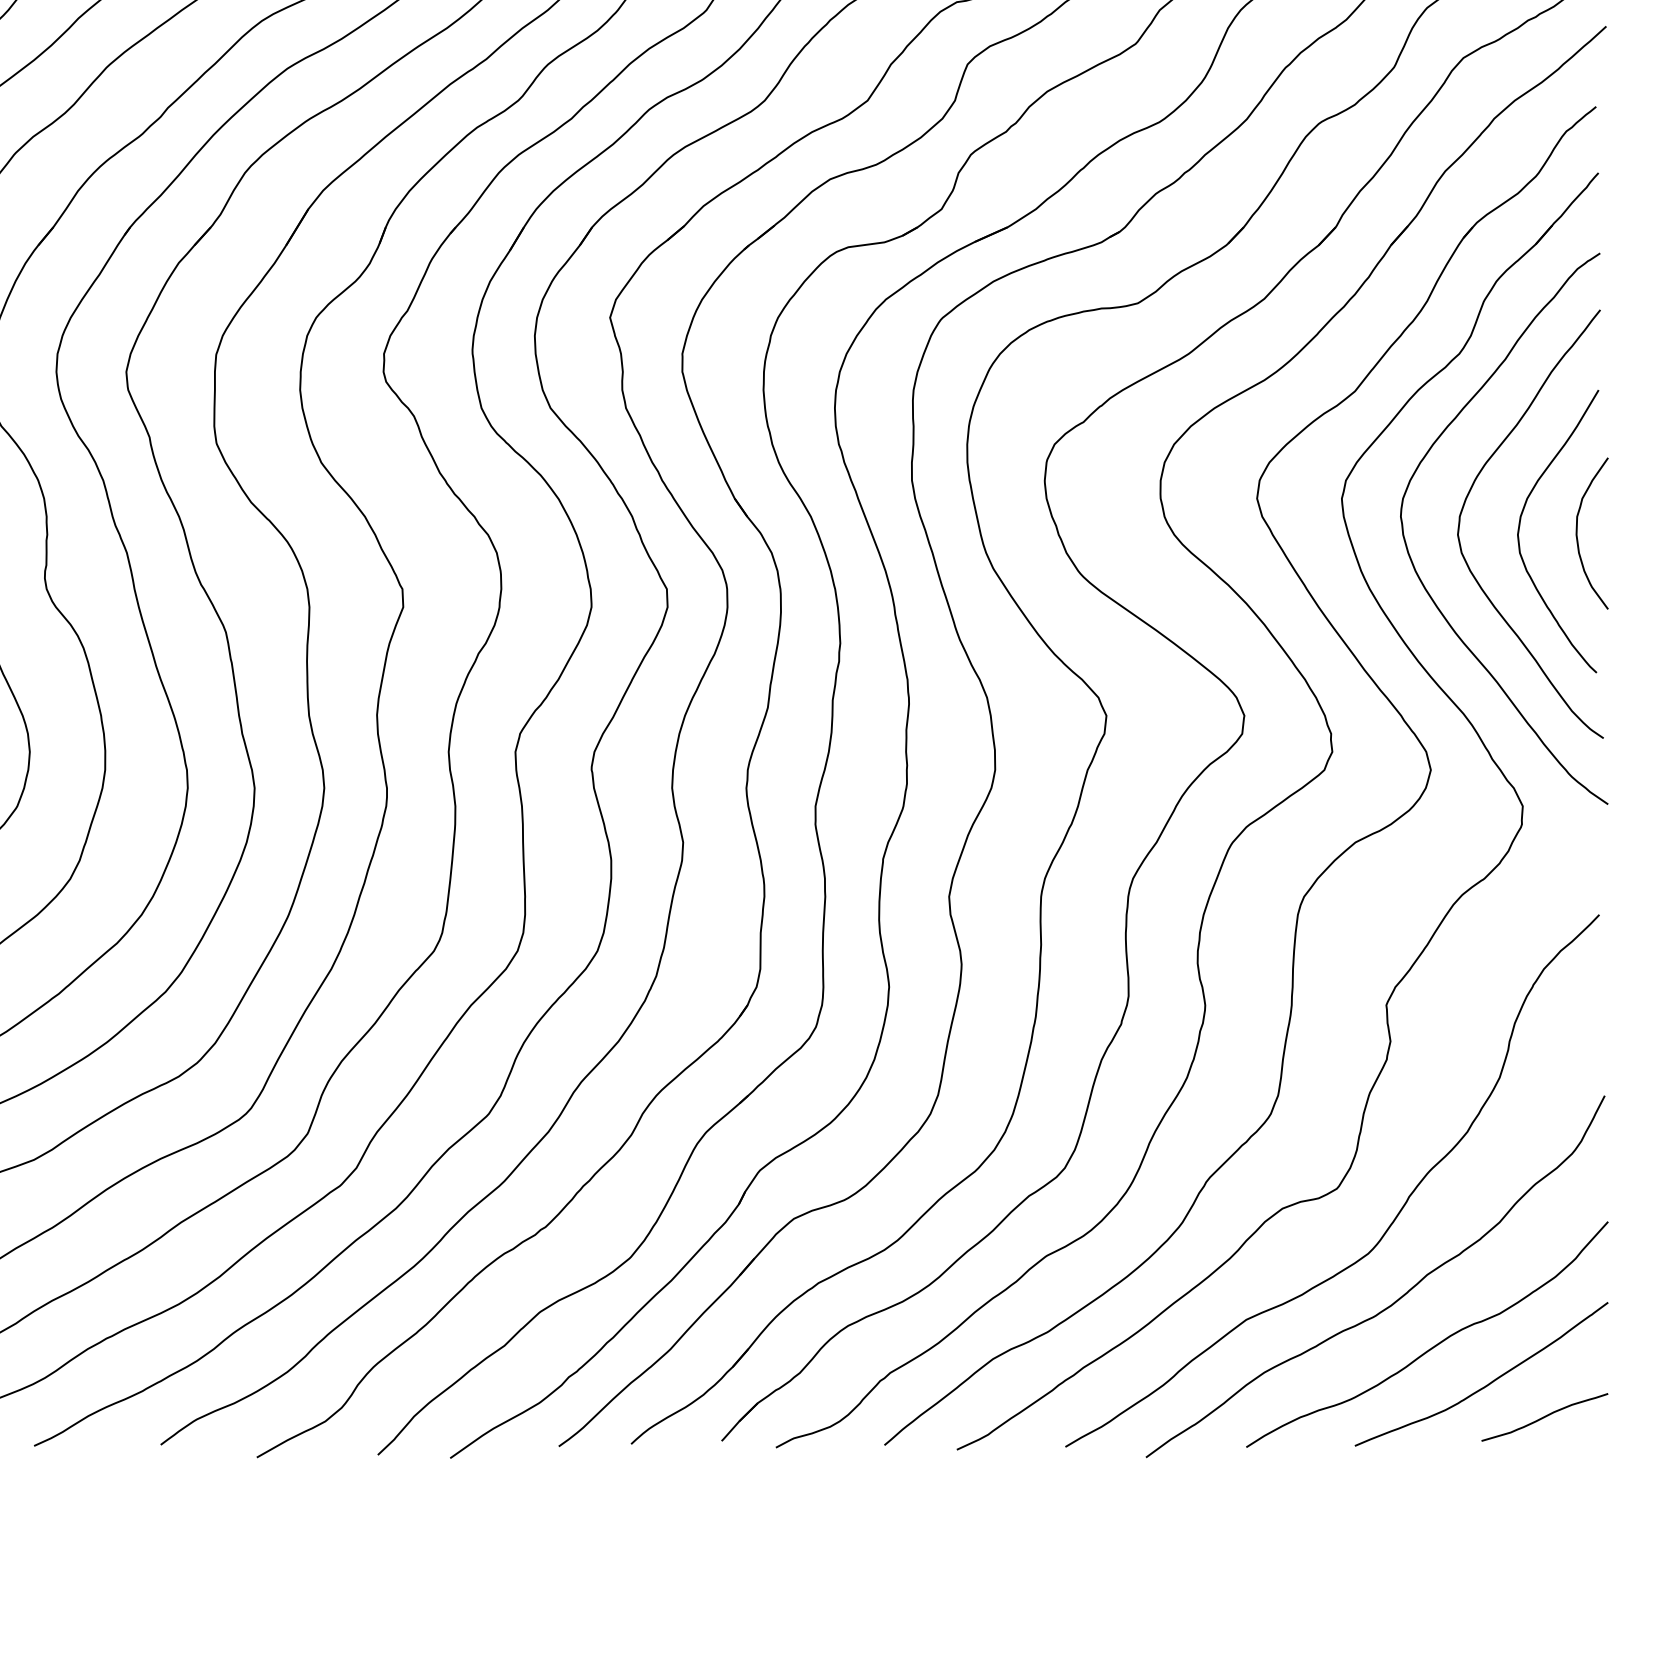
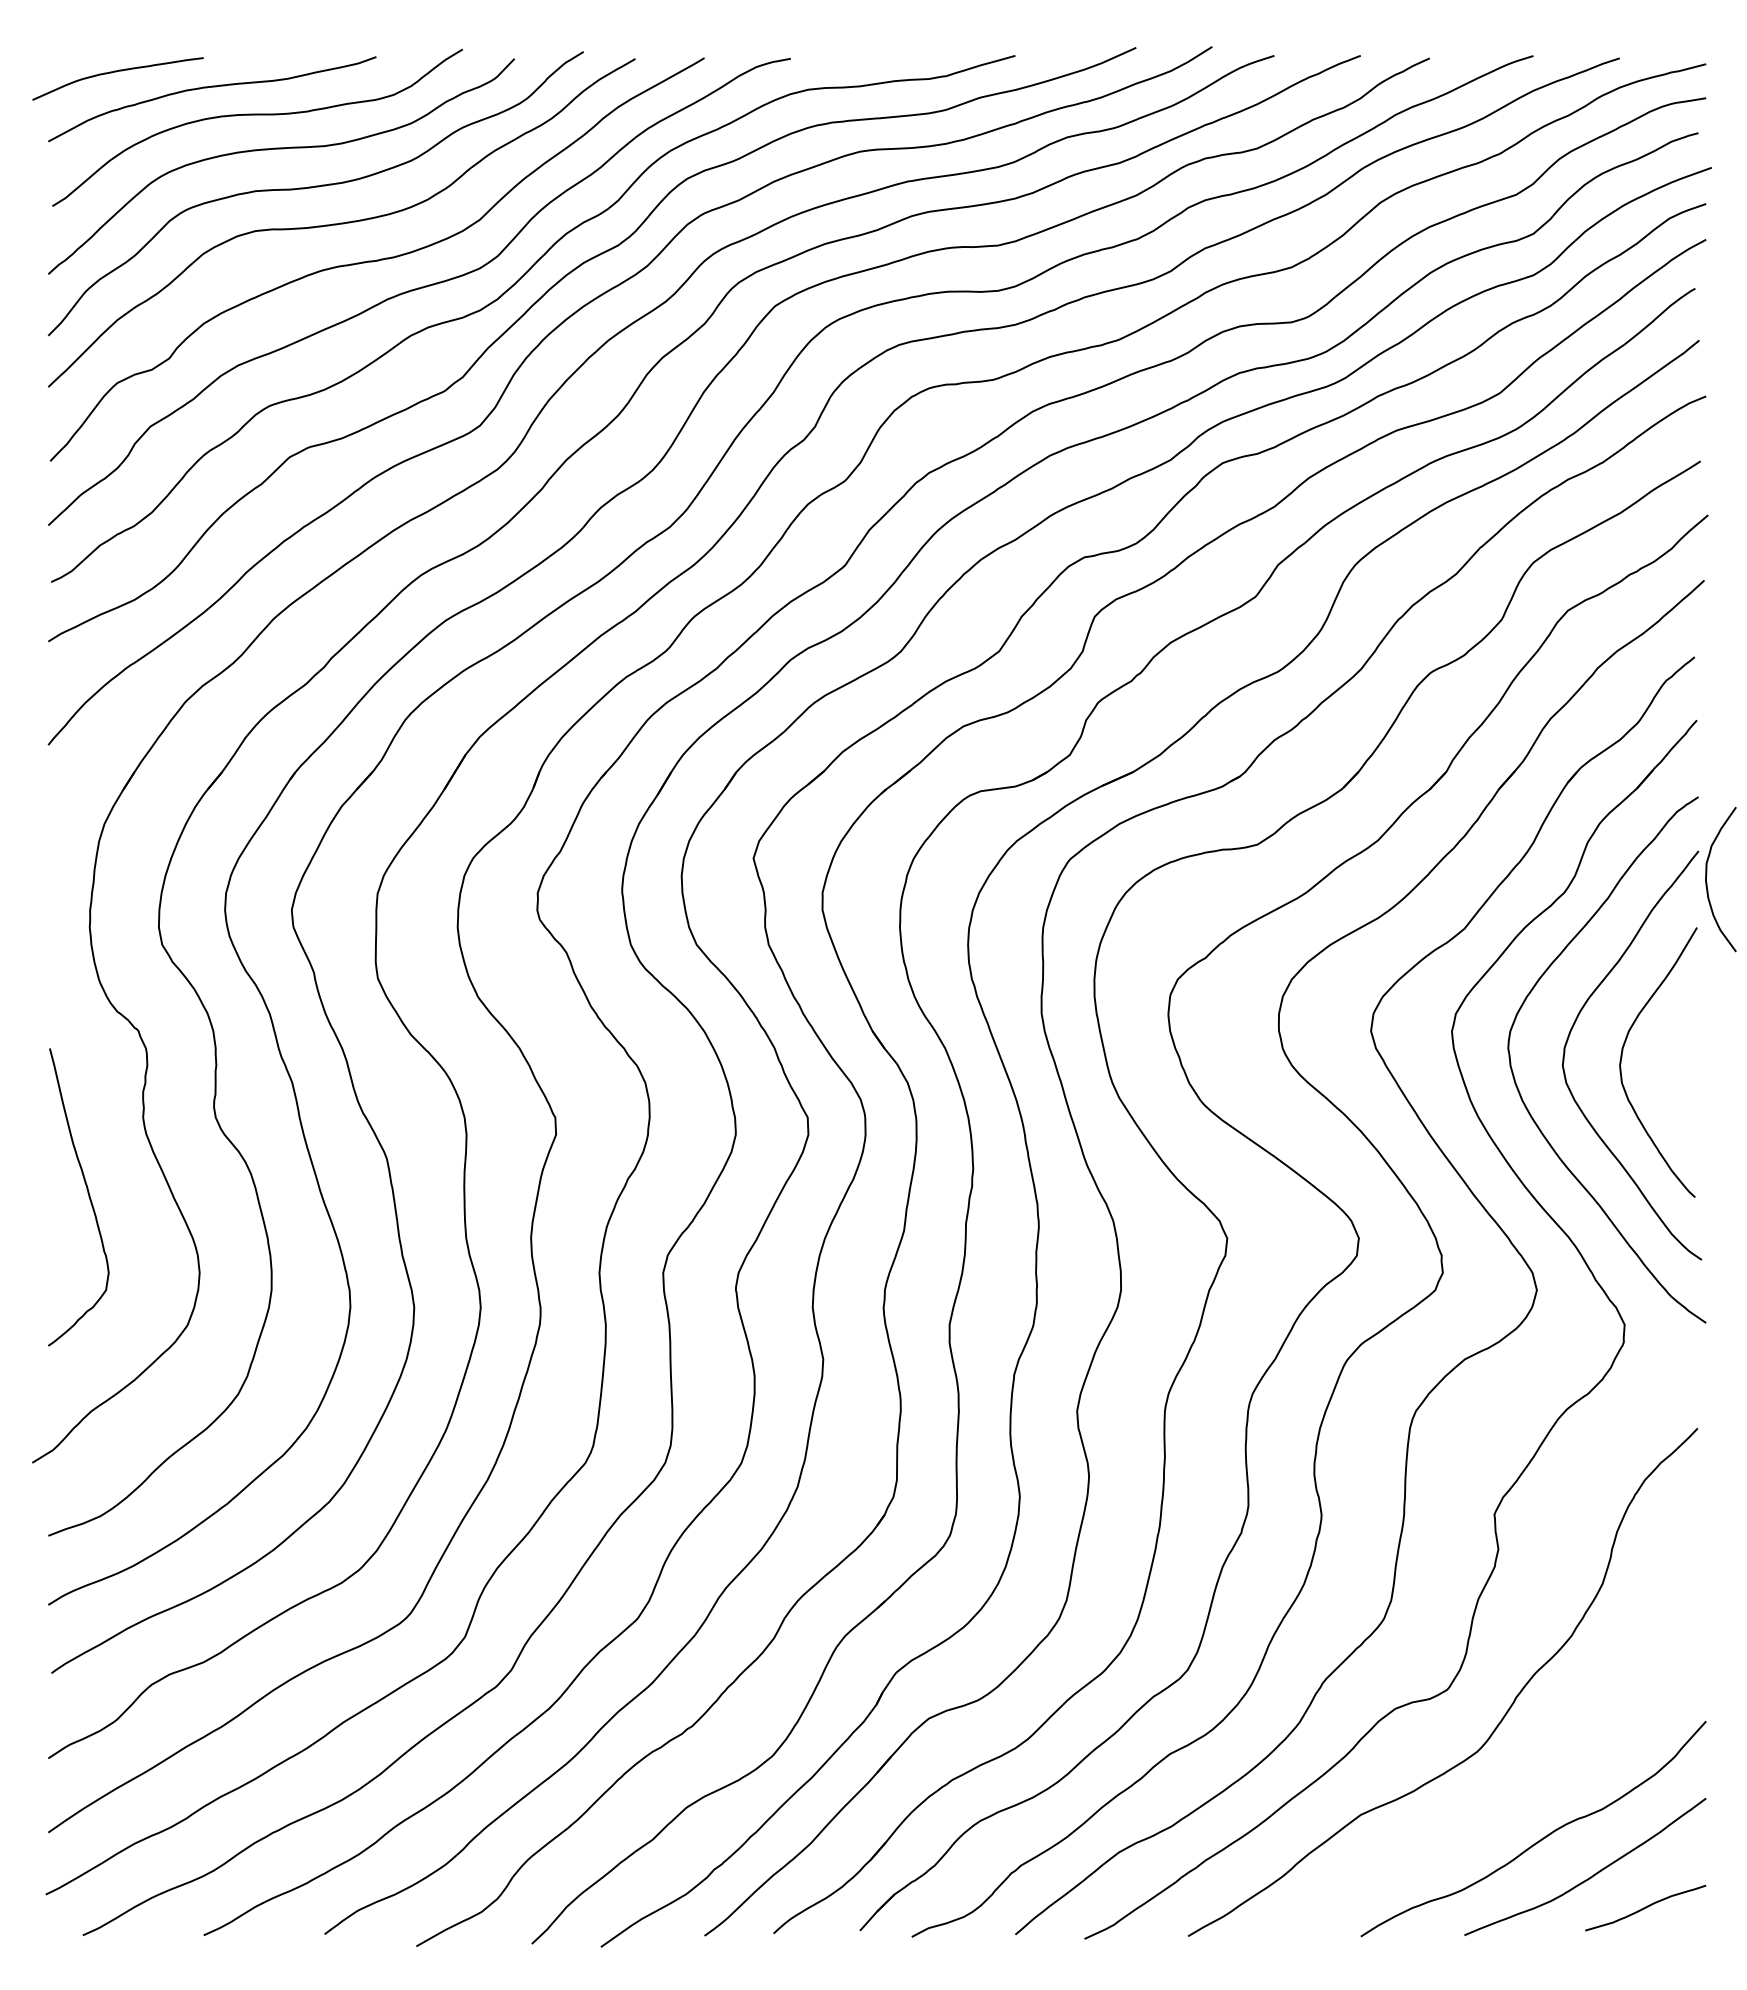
curve: (1578, 536) -> (1707, 882), moved
curve: (1396, 1299) -> (1504, 1795), removed

